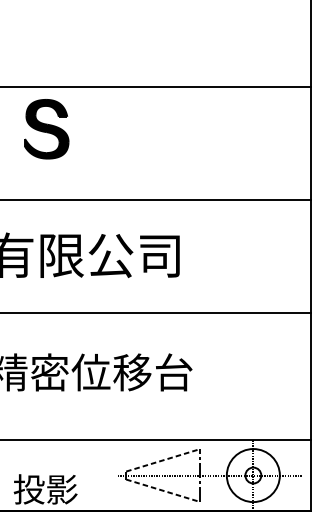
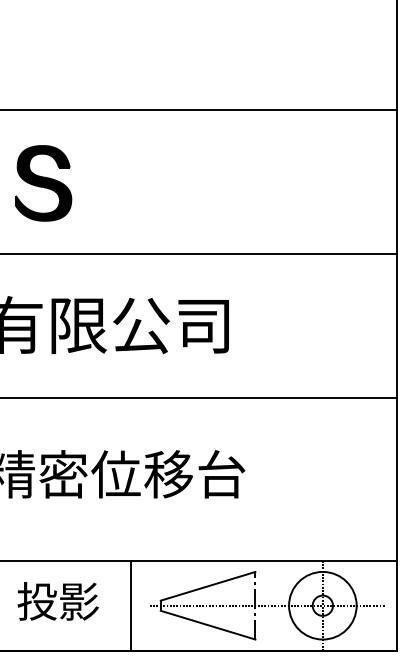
part: (46, 129) -> (43, 183), moved
line: (163, 460) -> (208, 586), dashed -> solid
line: (103, 475) -> (131, 605), added
text: (45, 489) -> (57, 601), moved
line: (163, 491) -> (208, 625), dashed -> solid

